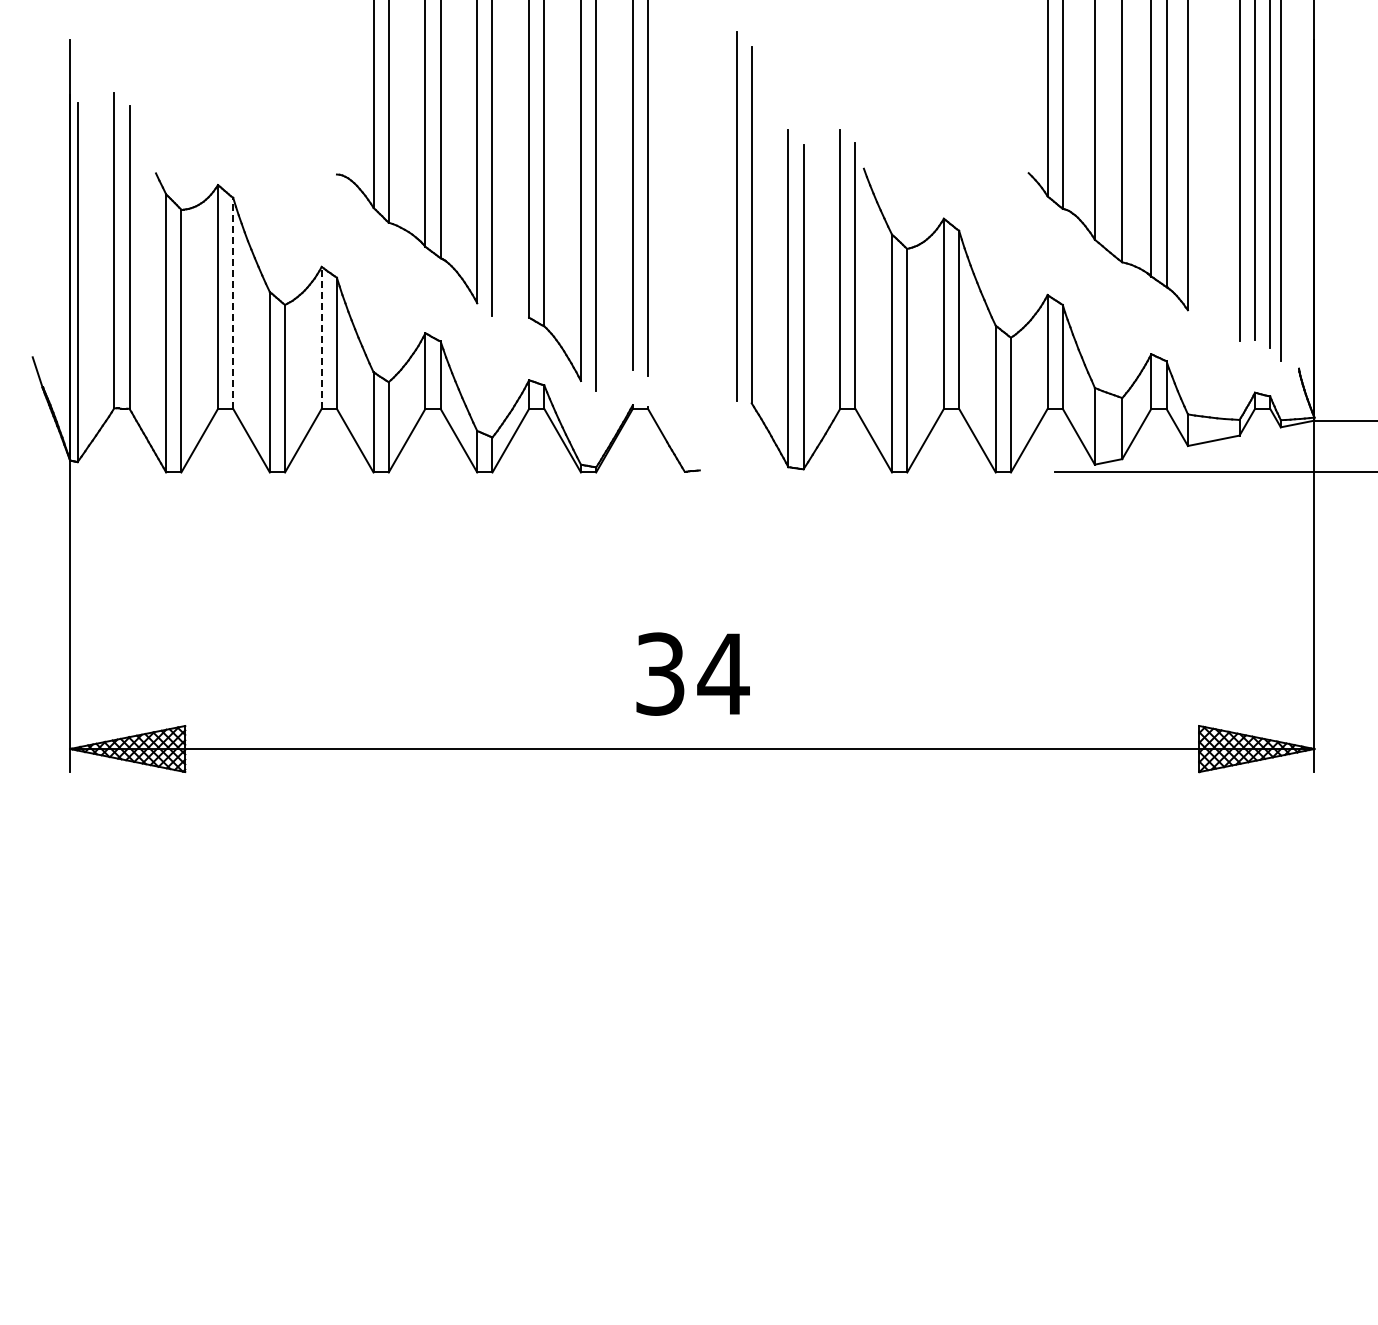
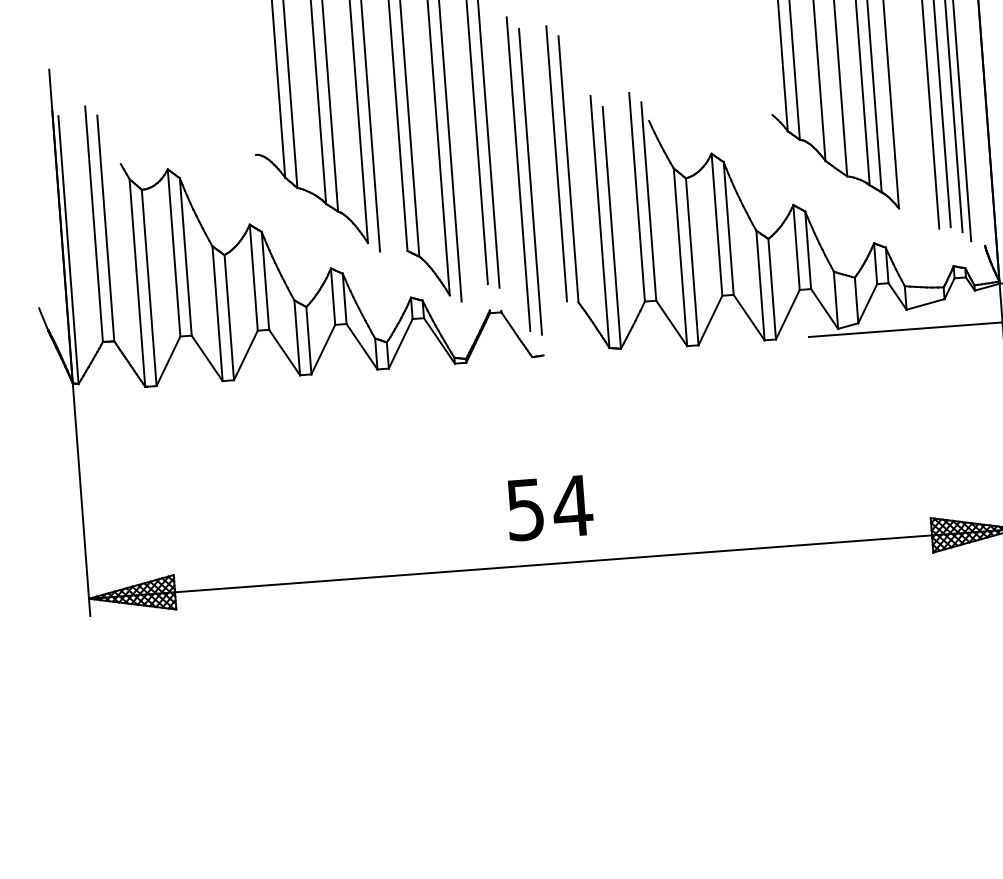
line: (684, 226) -> (518, 174), added
line: (699, 237) -> (530, 181), added
line: (233, 303) -> (186, 256), dashed -> solid
line: (321, 337) -> (253, 277), dashed -> solid
text: (660, 673) -> (525, 509), 34 -> 54

